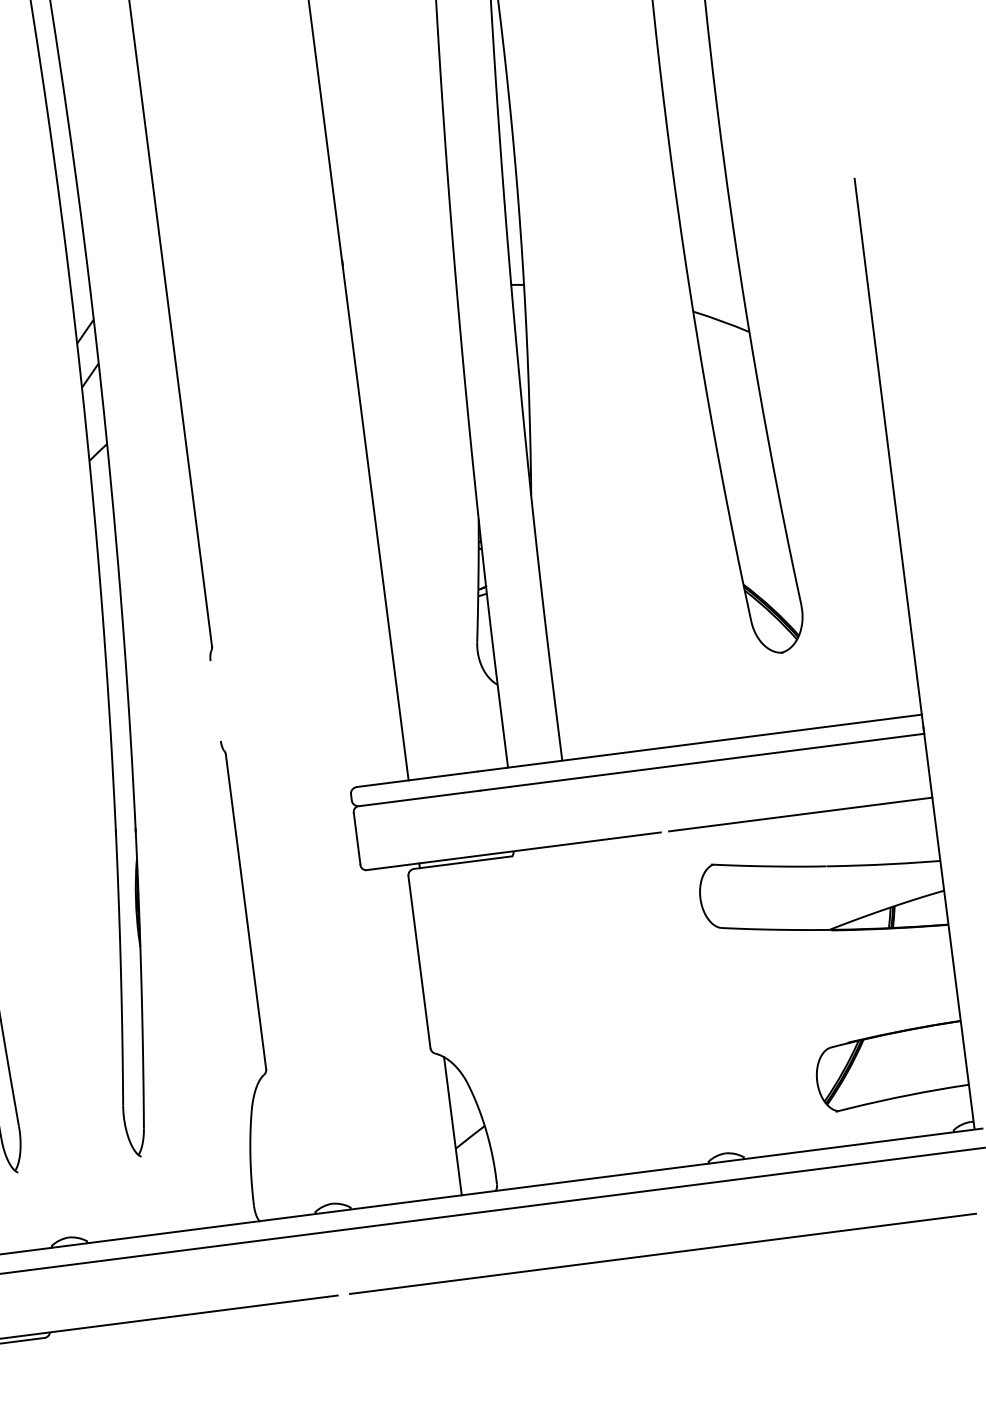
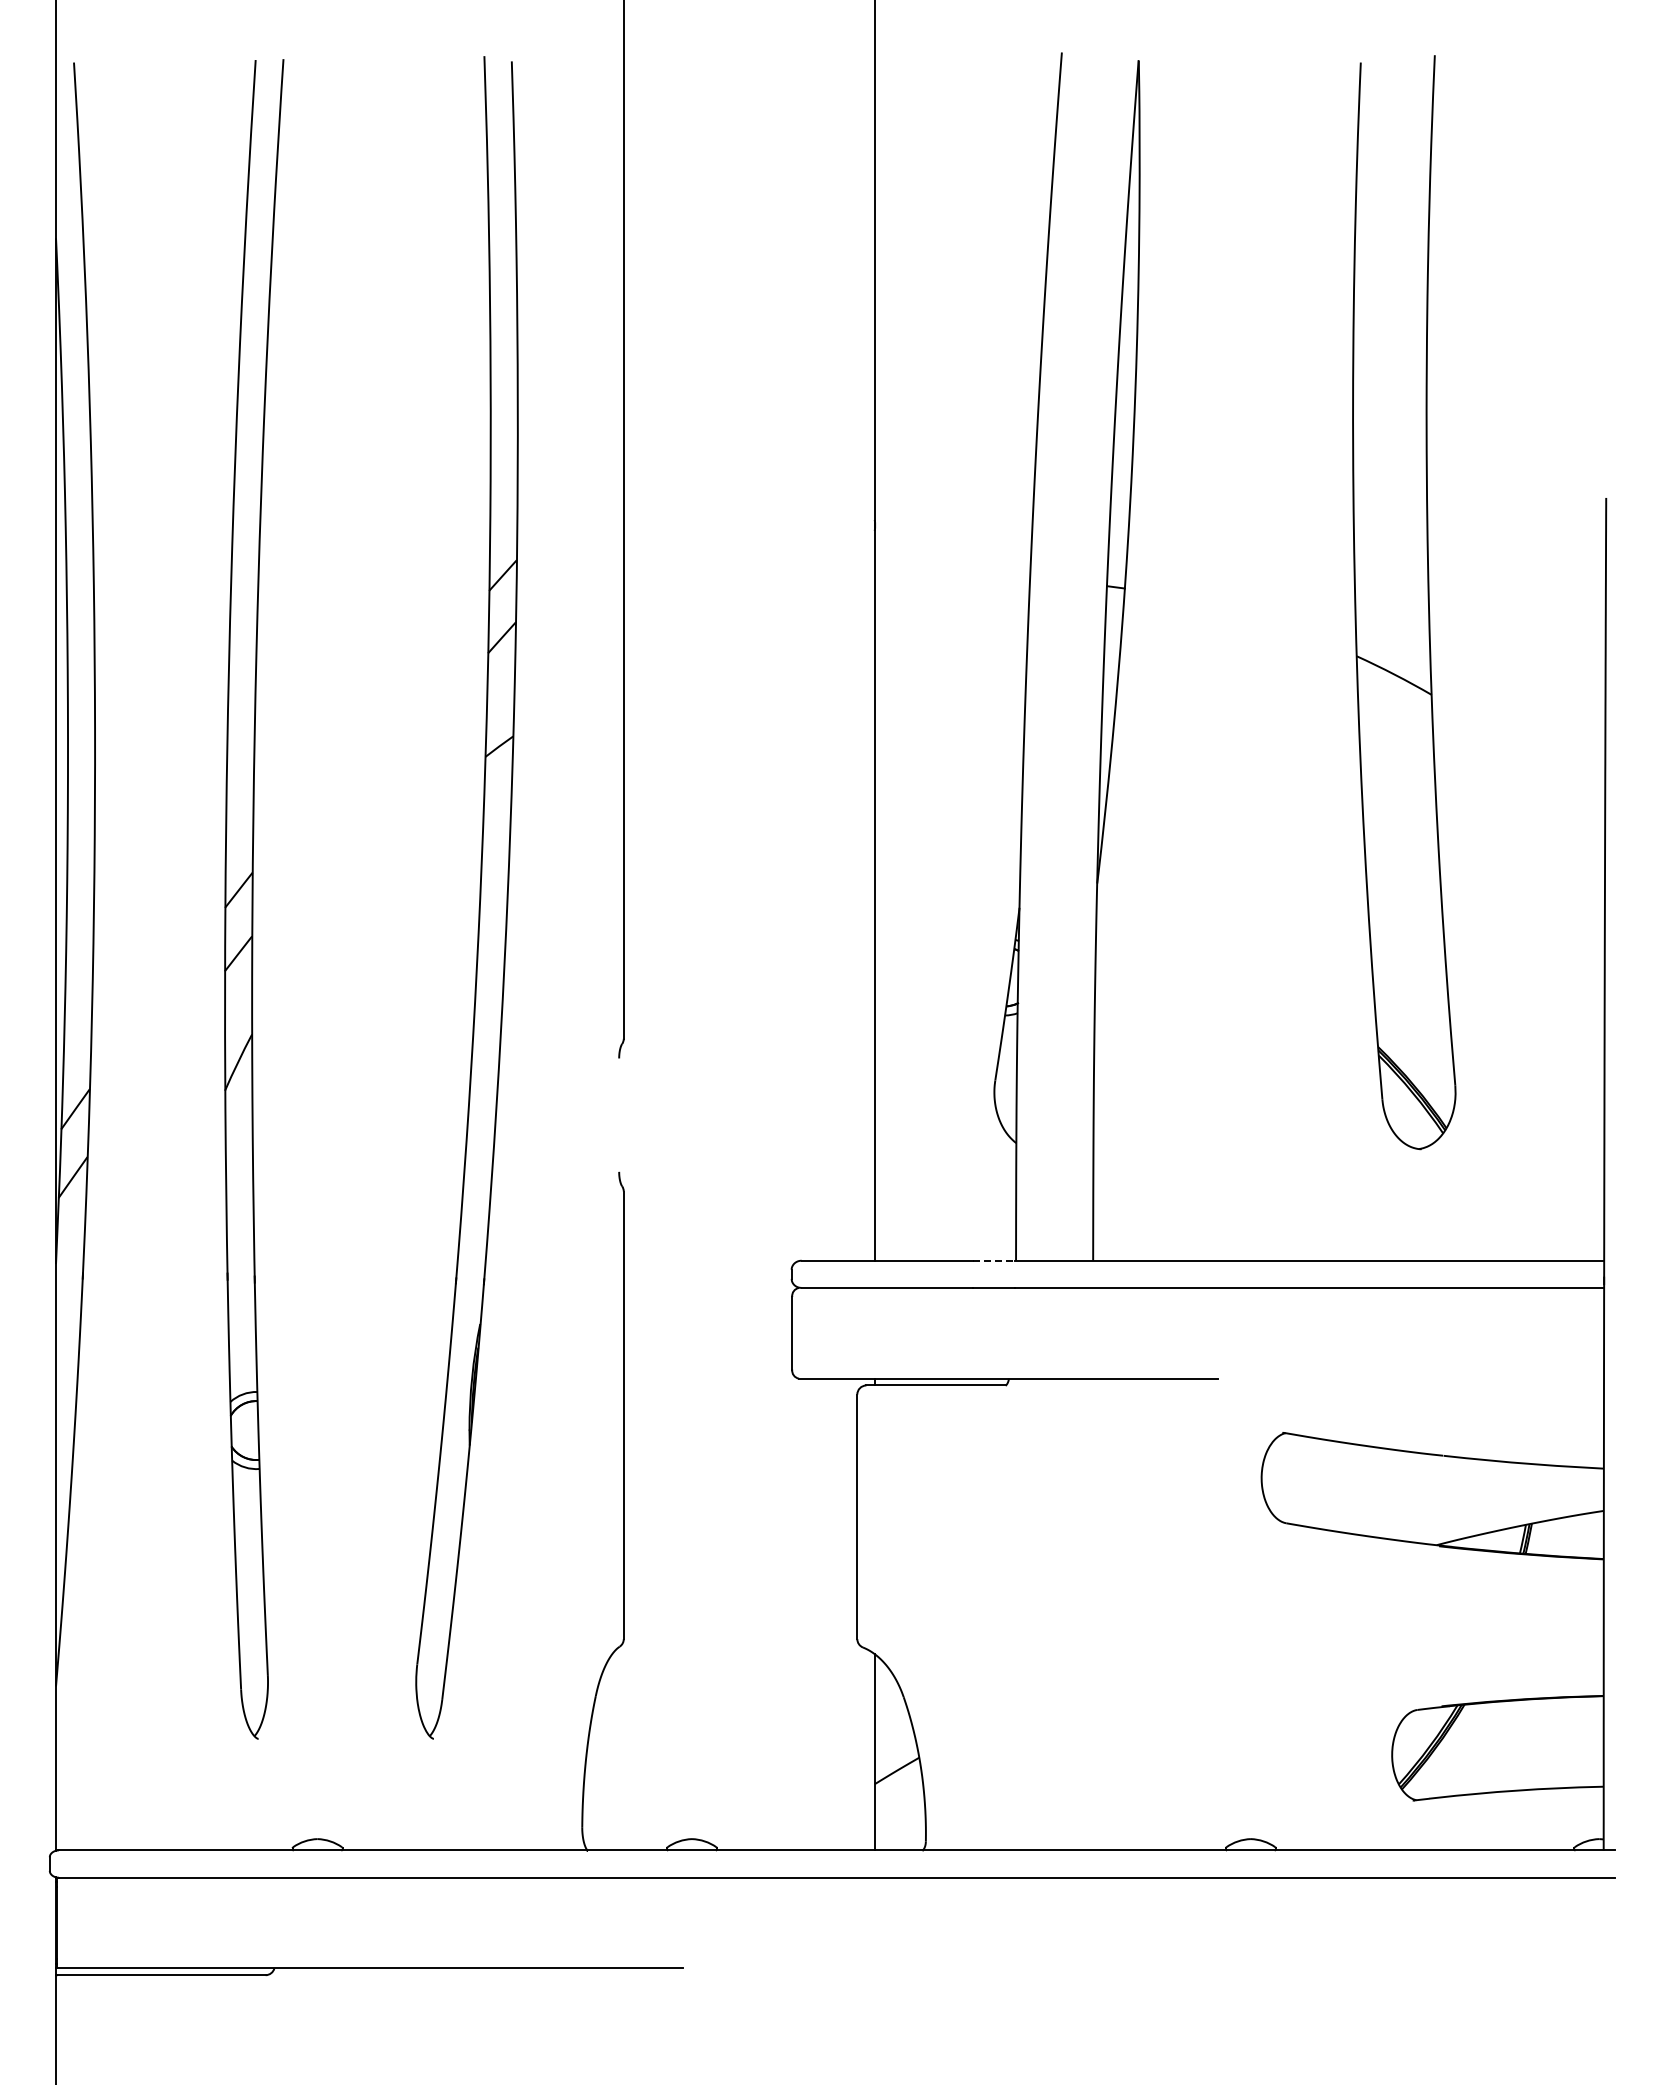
line: (492, 769) -> (993, 1260), solid -> dashed
line: (800, 814) -> (1416, 1378), removed
line: (662, 1253) -> (1145, 1968), removed

